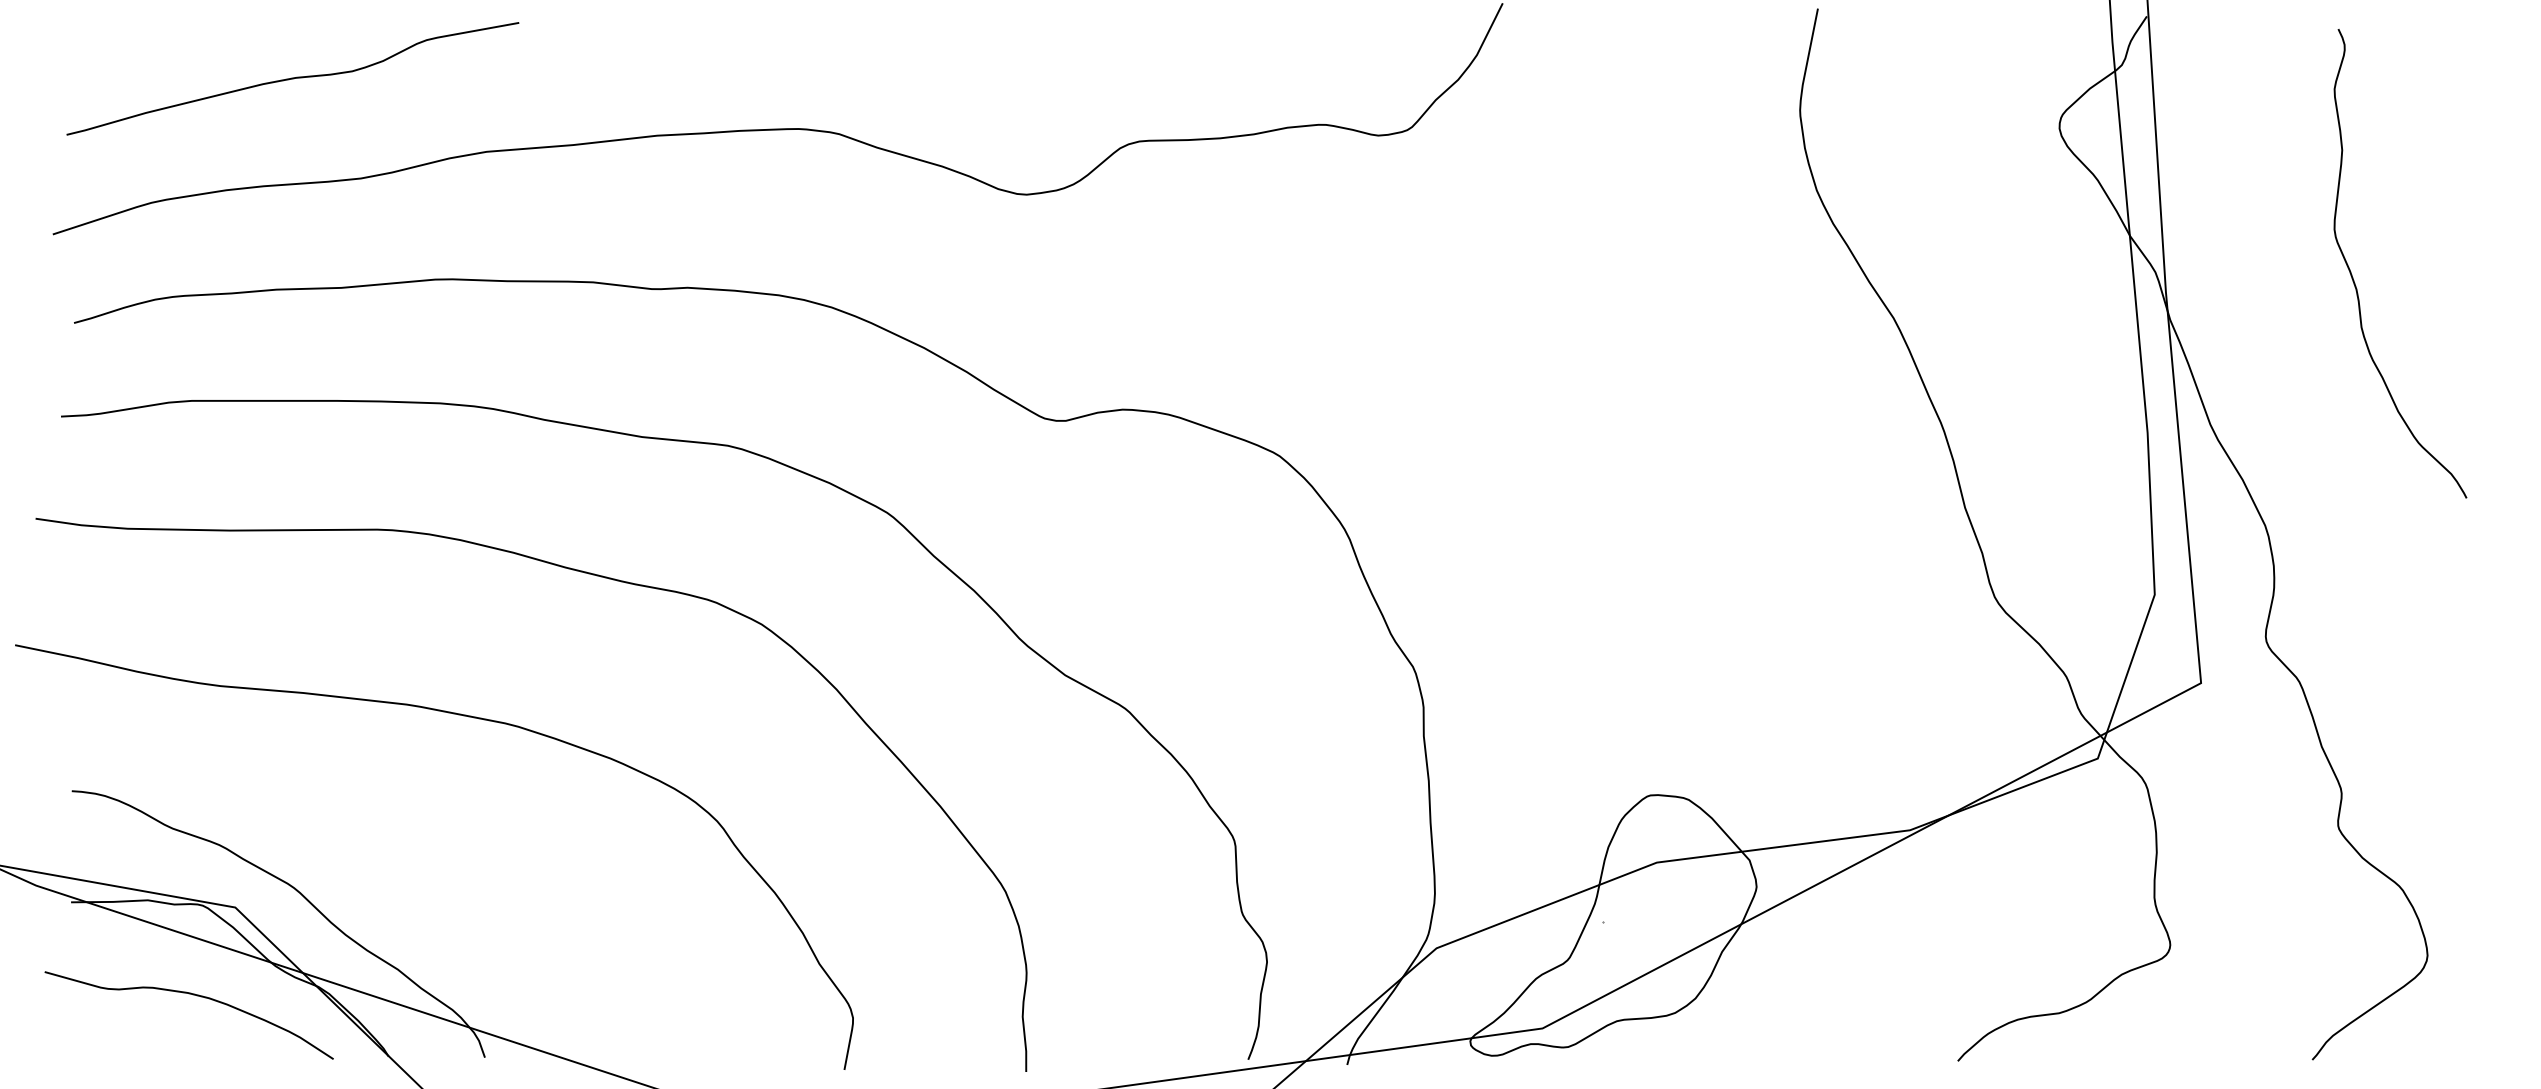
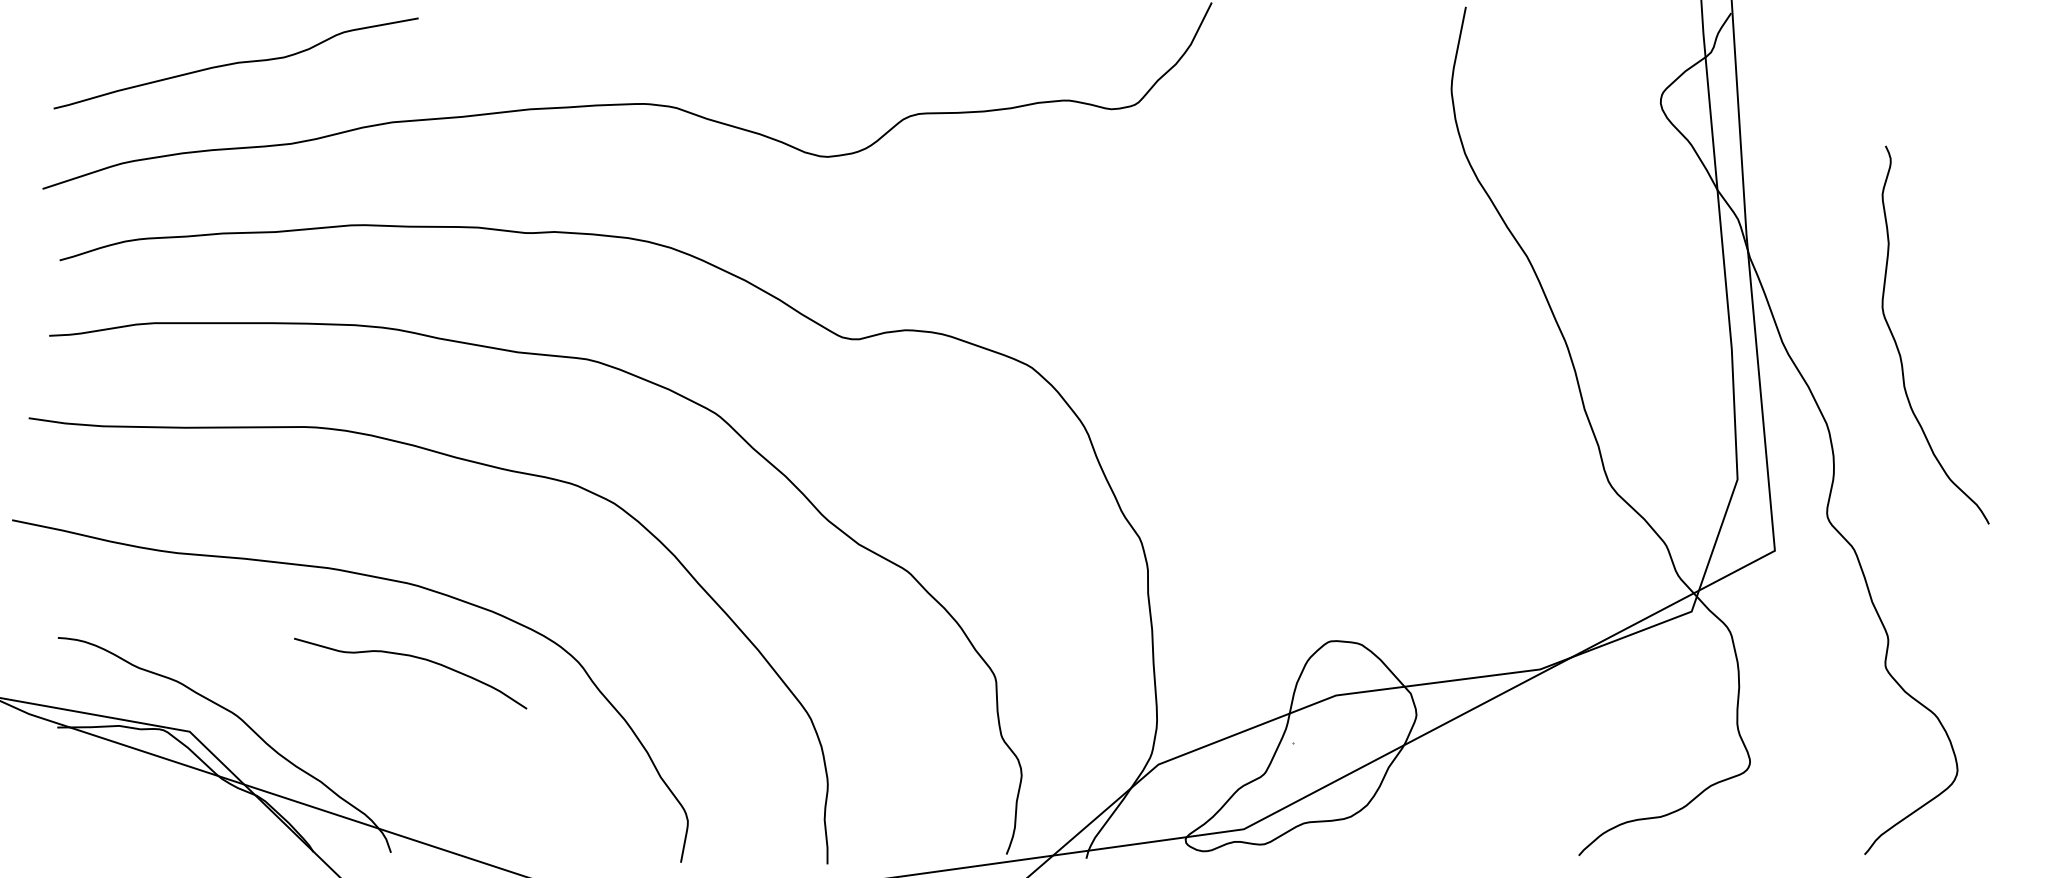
curve: (2353, 277) -> (1897, 346), moved
curve: (193, 995) -> (414, 657), moved

